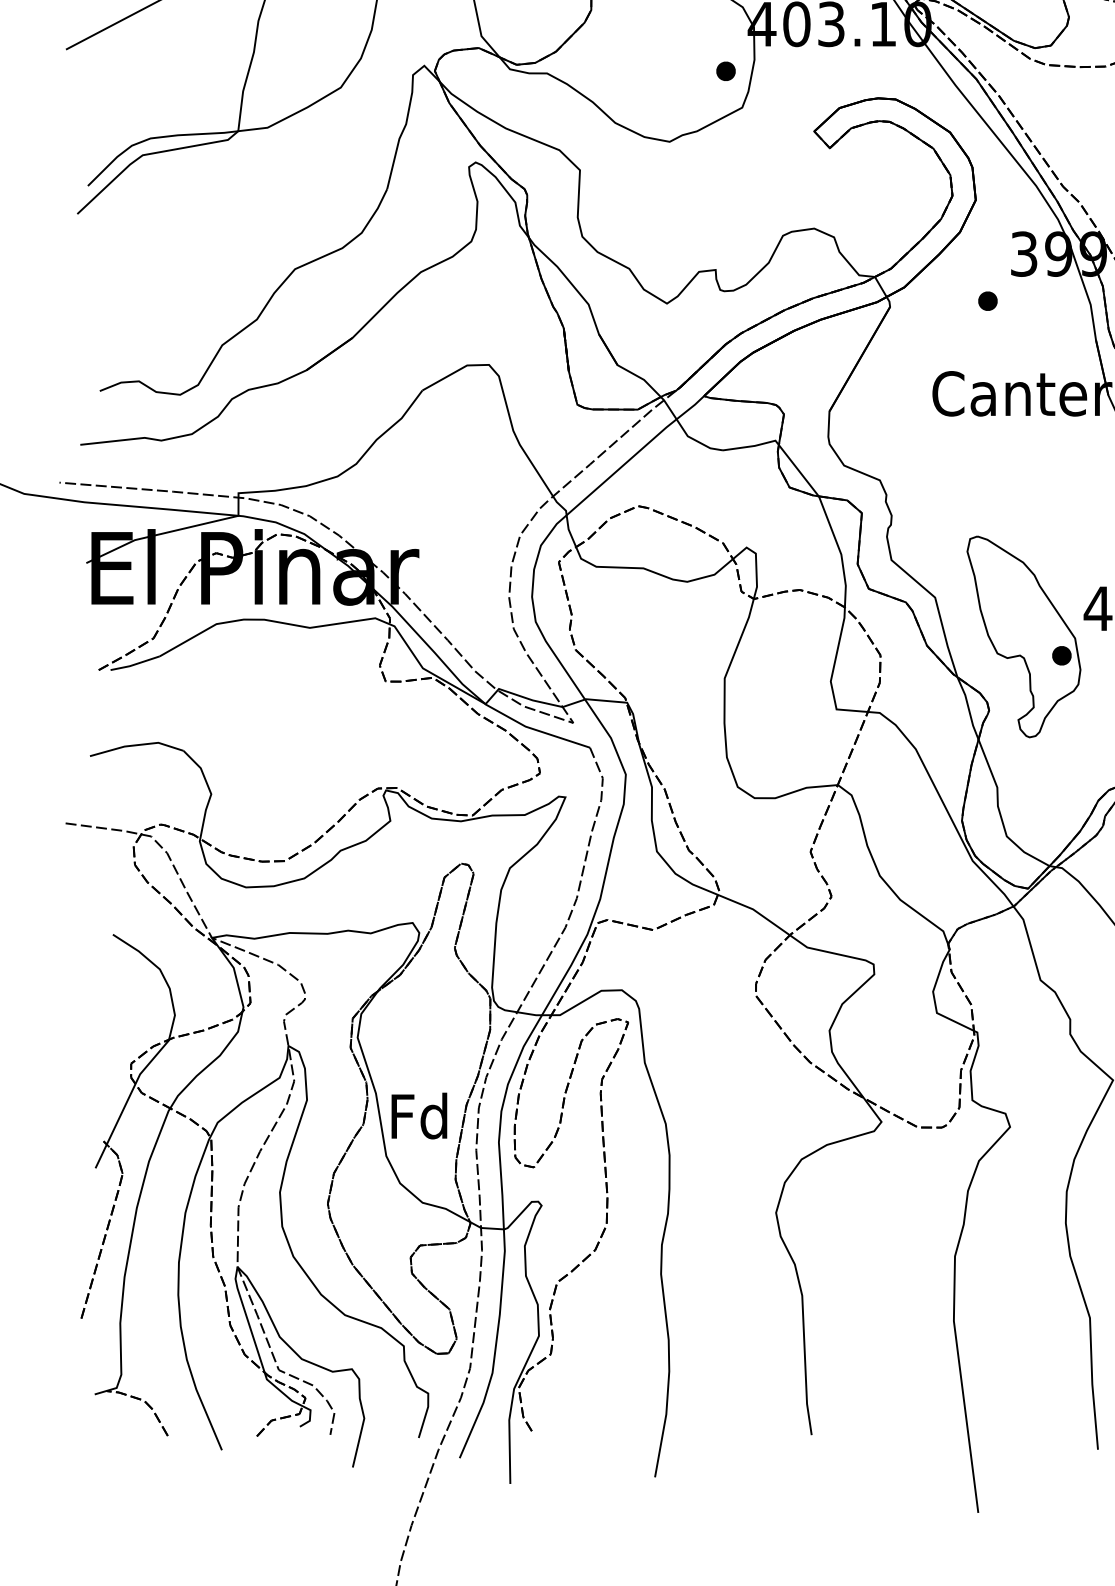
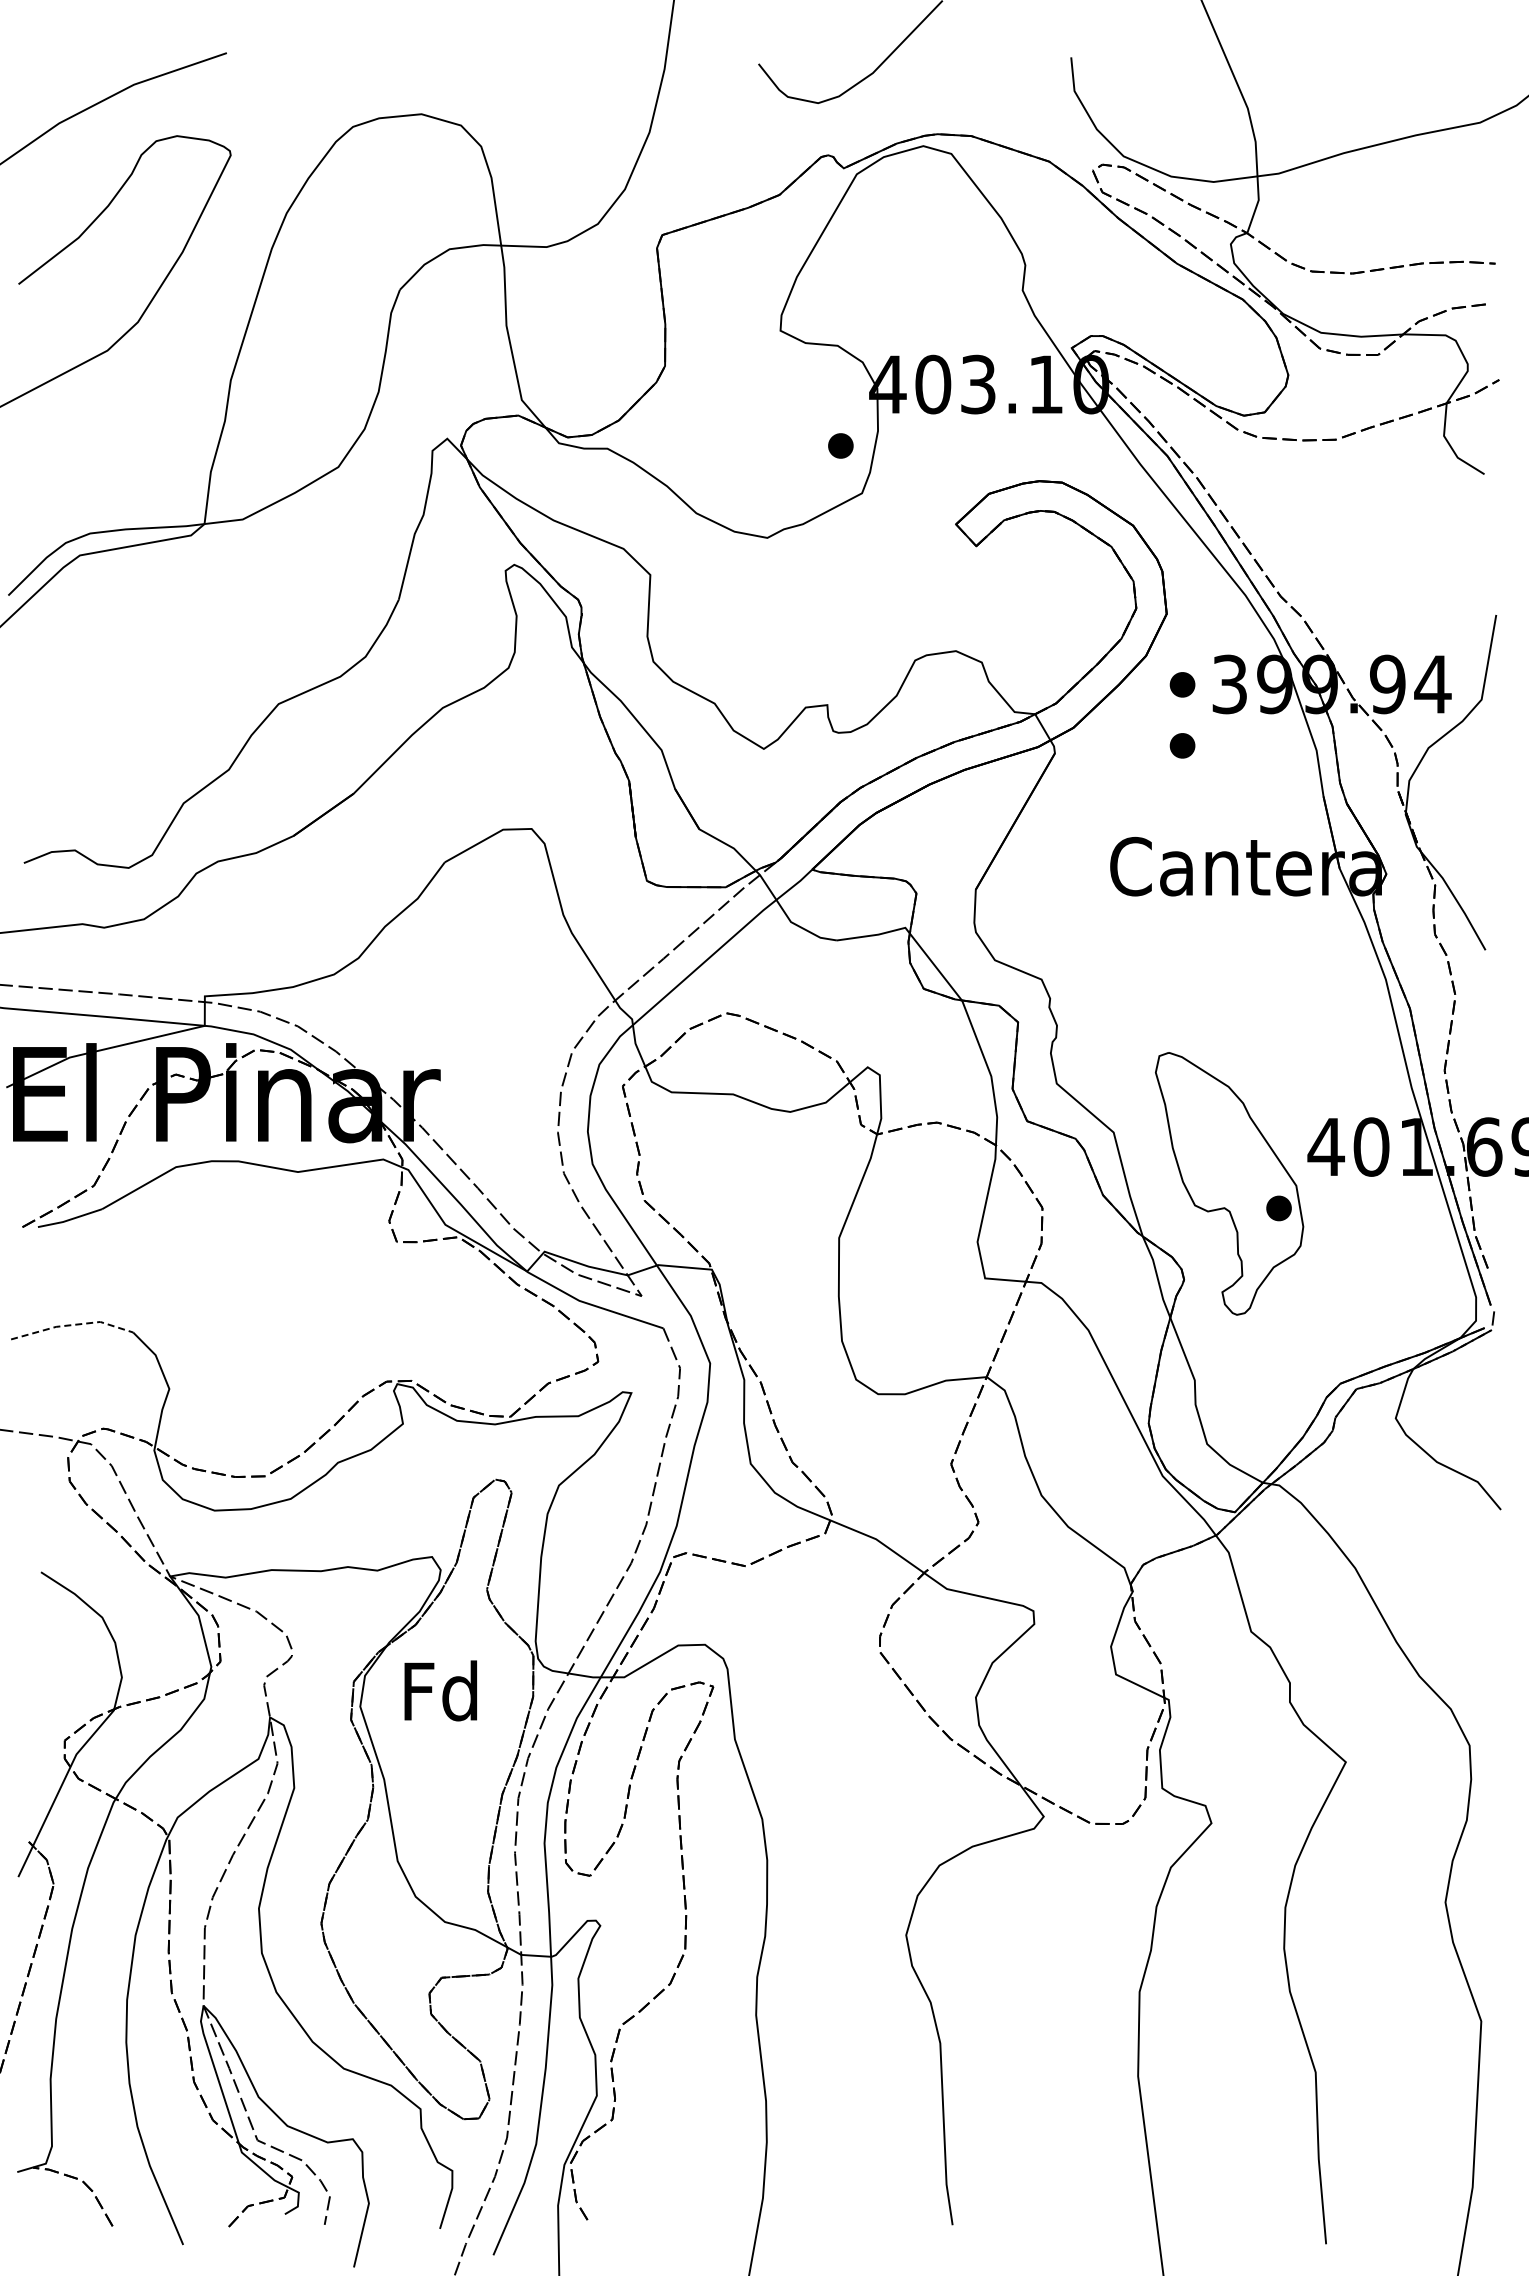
part: (987, 254) -> (1182, 684), added
line: (137, 745) -> (72, 1325), solid -> dashed
text: (419, 1115) -> (440, 1690), moved

